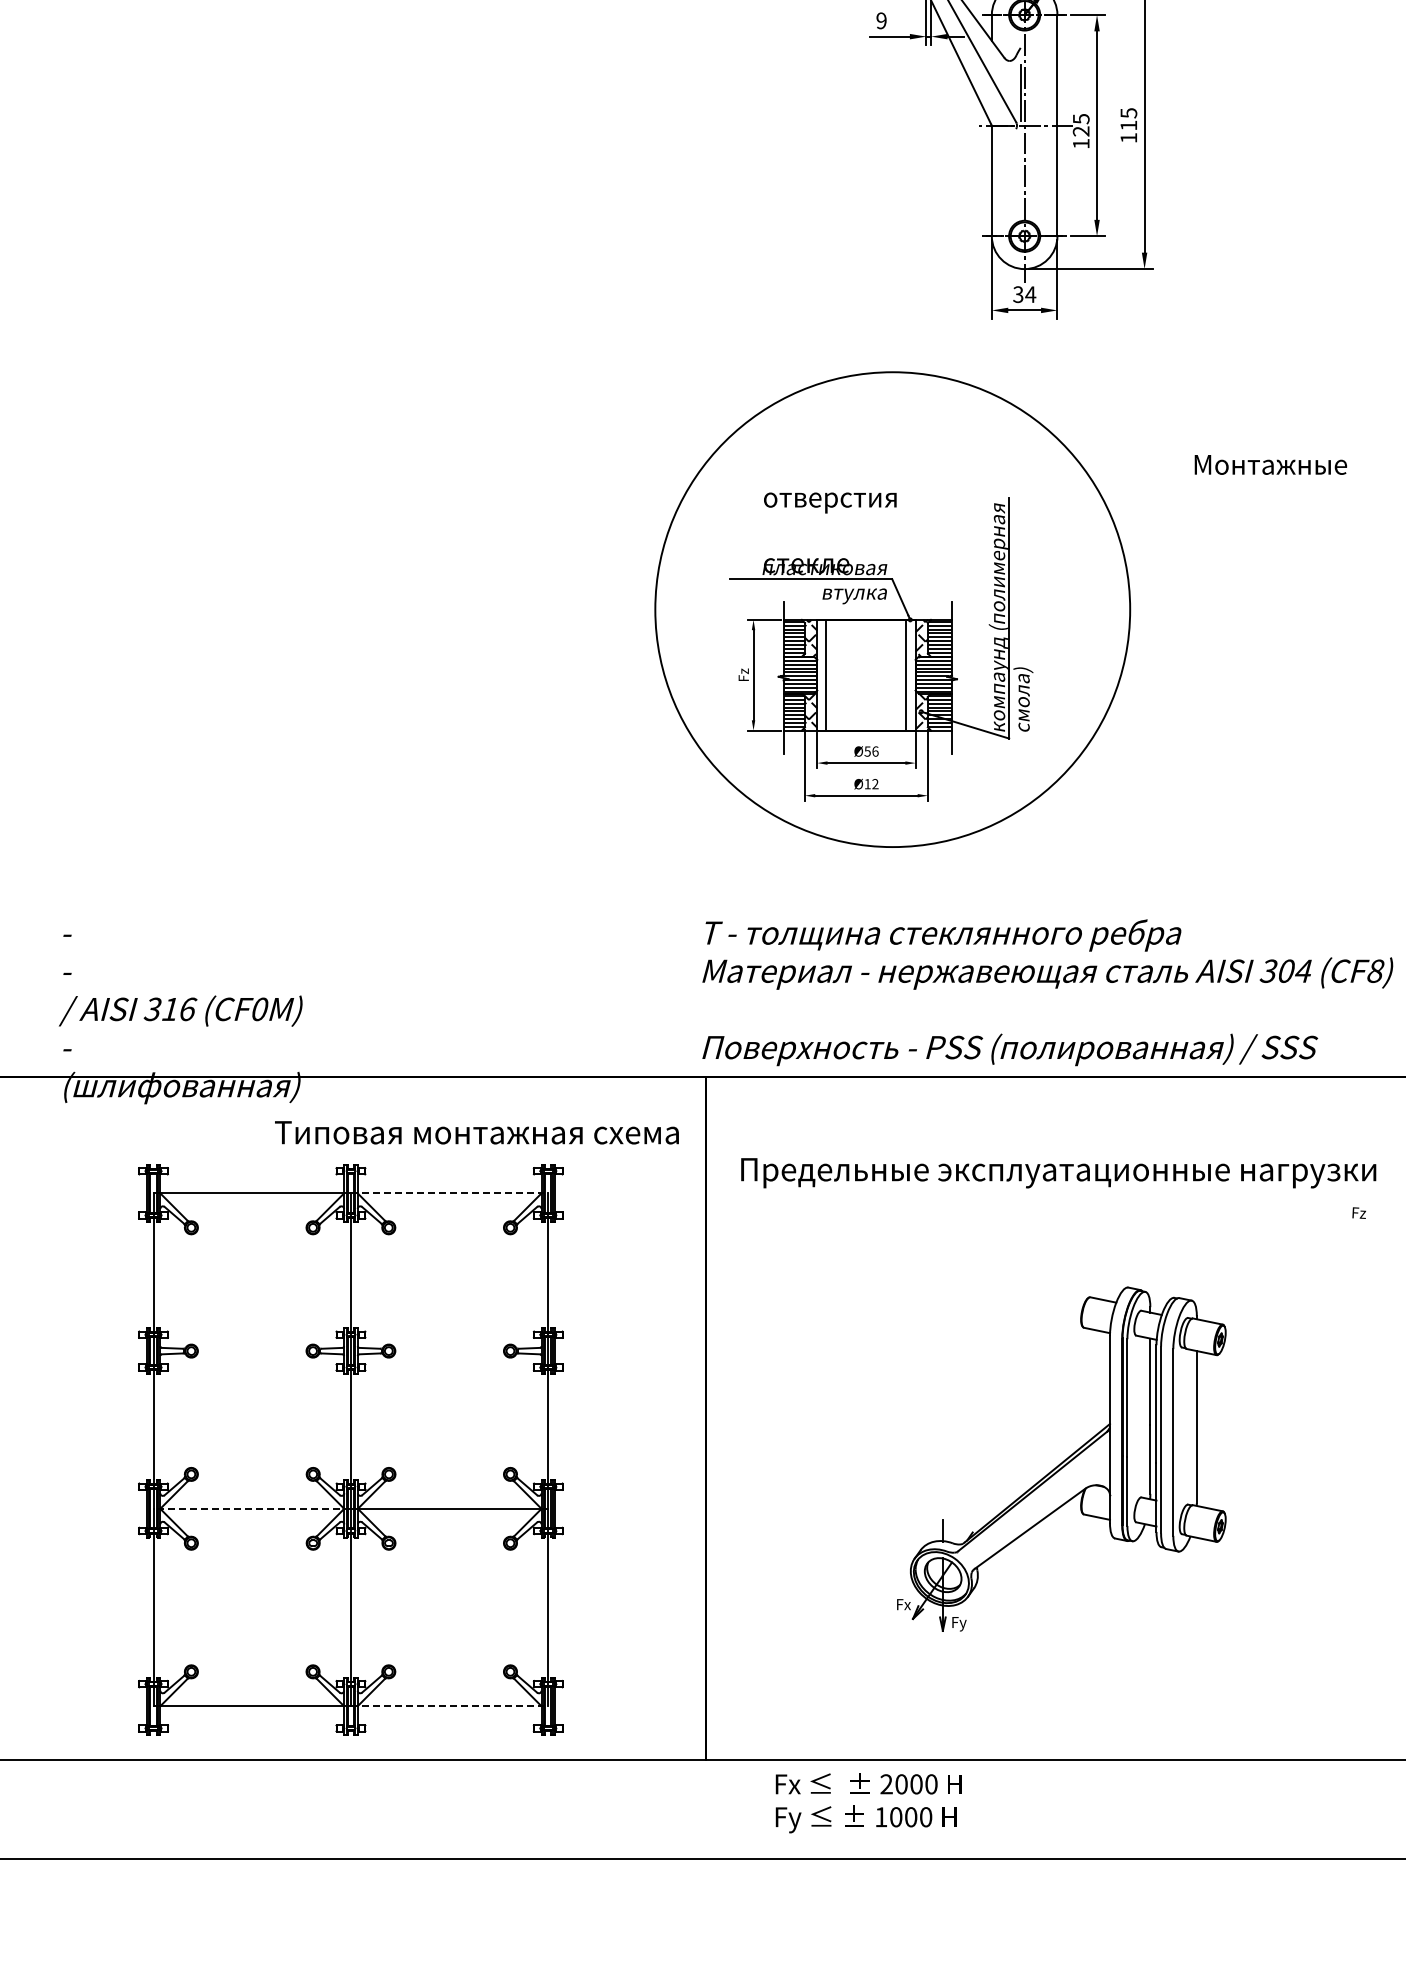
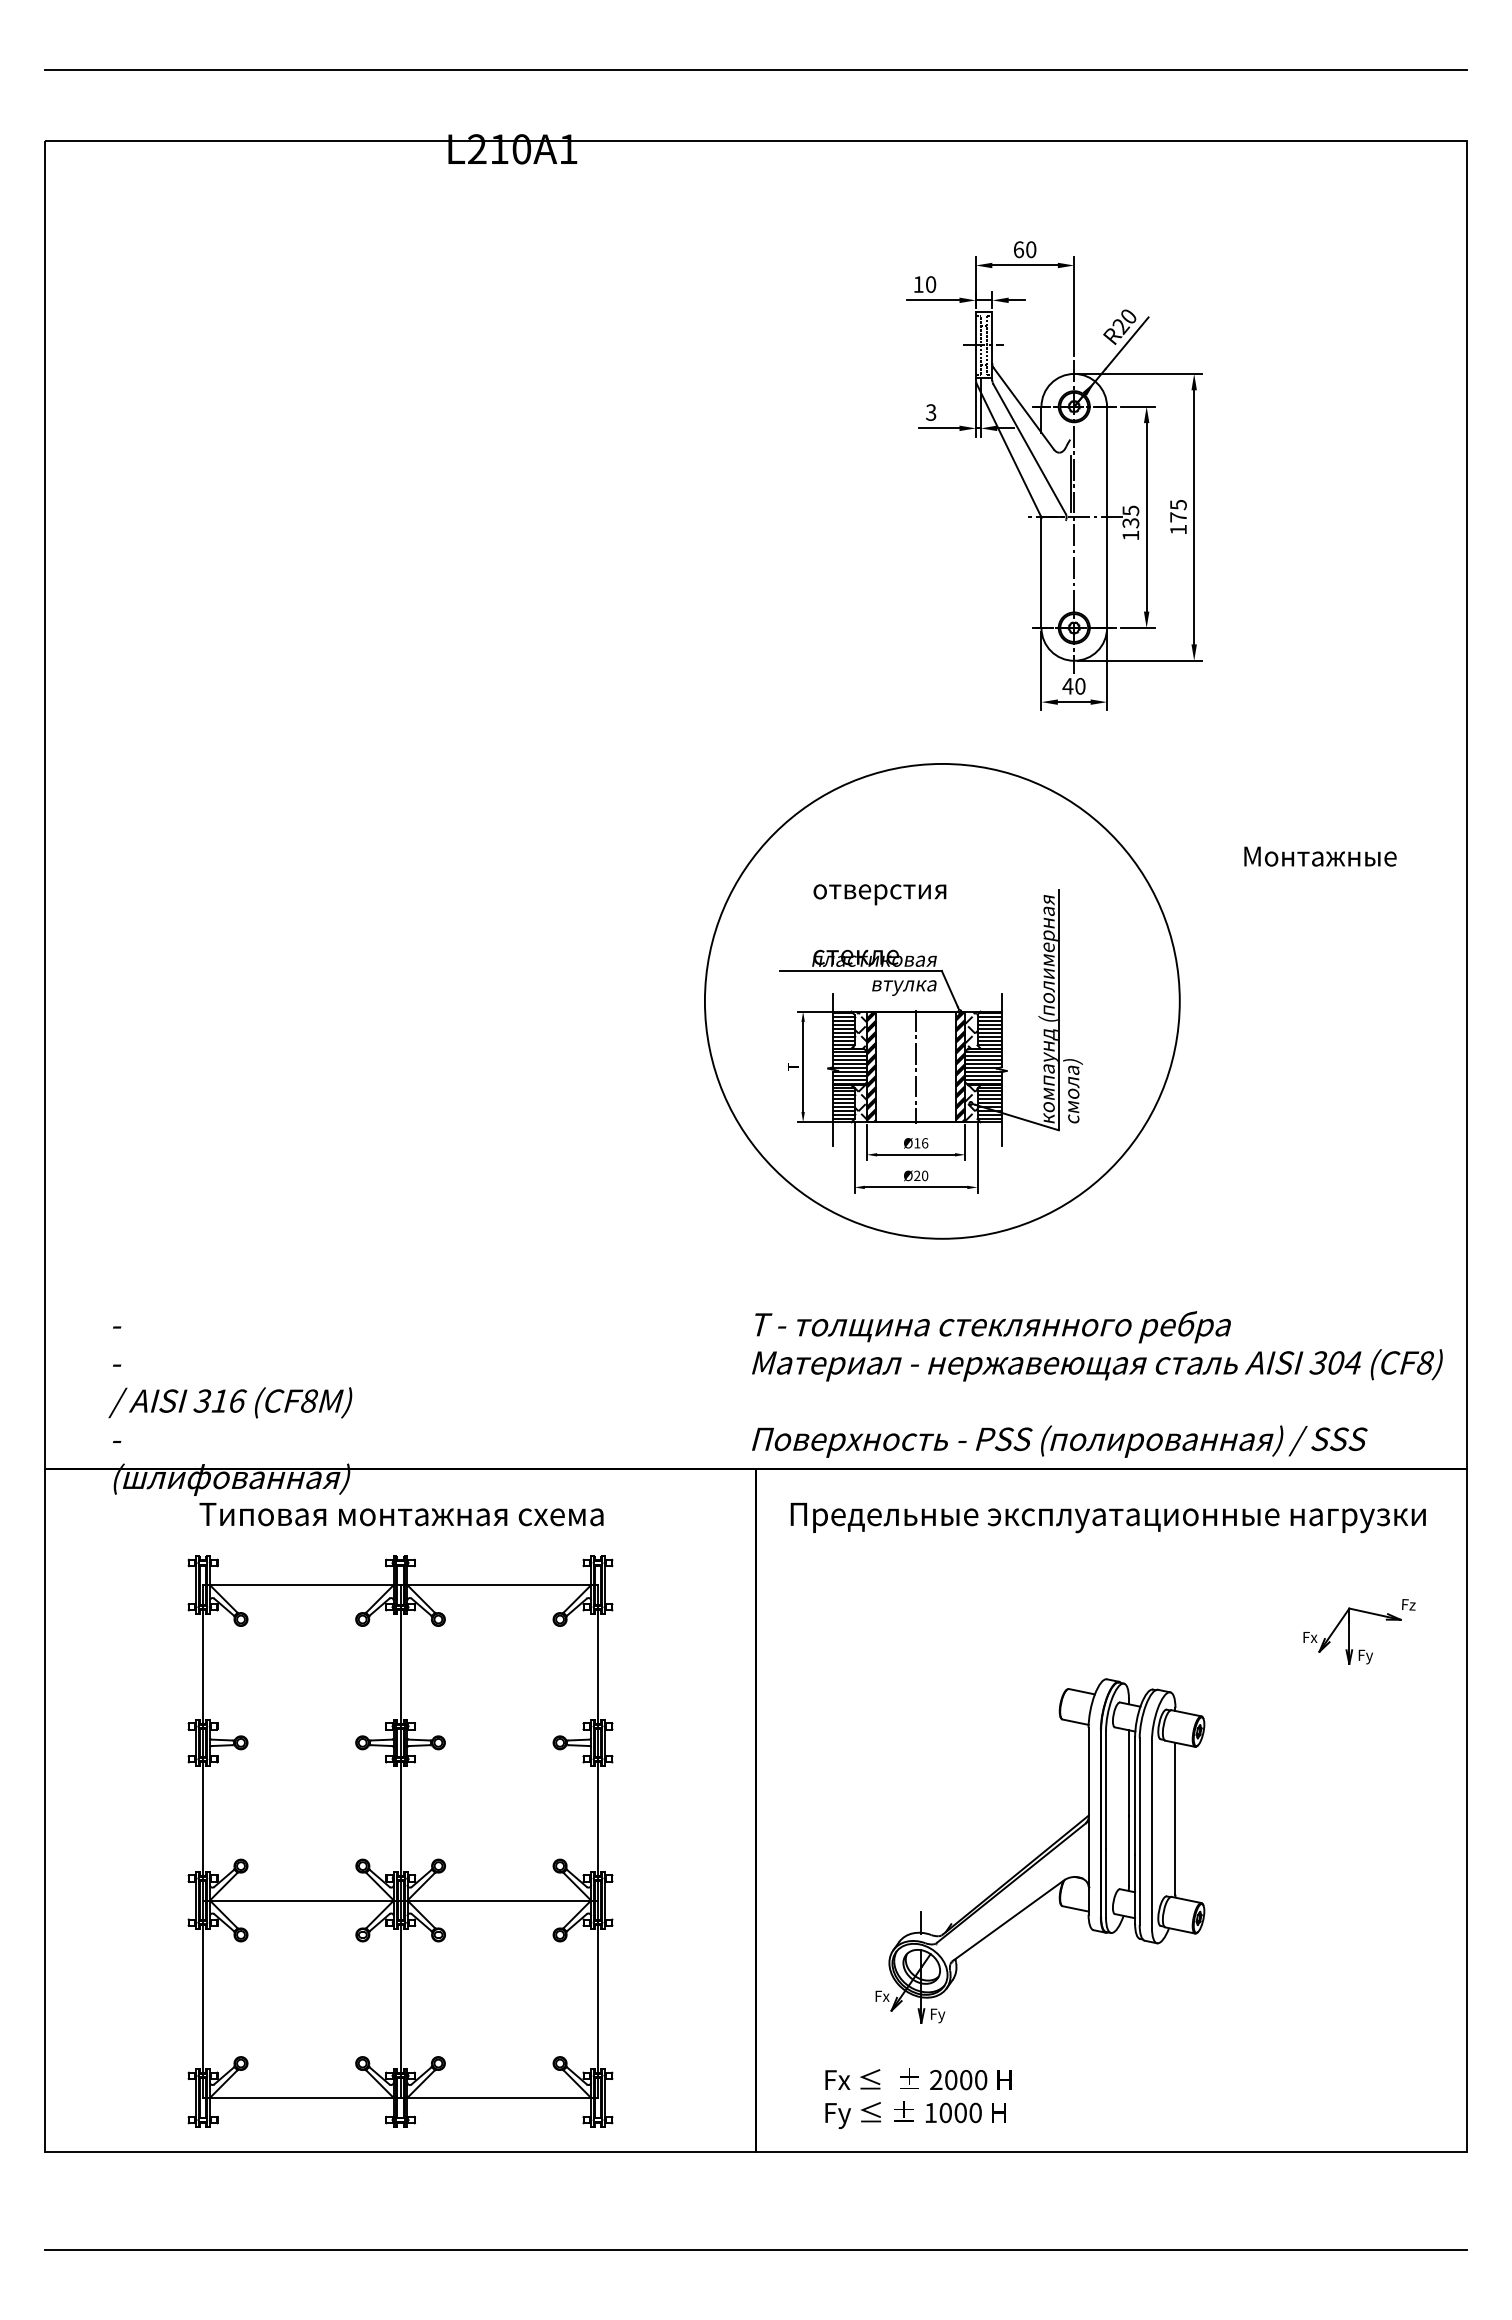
text: (881, 20) -> (931, 412), 9 -> 3
text: (1128, 125) -> (1178, 517), 115 -> 175
text: (1081, 131) -> (1131, 523), 125 -> 135
text: (1023, 294) -> (1073, 686), 34 -> 40
text: (743, 674) -> (793, 1066), Fz -> T
hatch: (821, 674) -> (871, 1066), added
line: (866, 674) -> (916, 1066), added
hatch: (910, 674) -> (960, 1066), added
text: (867, 751) -> (917, 1143), Ø56 -> Ø16
text: (871, 783) -> (921, 1175), Ø12 -> Ø20
text: (259, 1008) -> (309, 1400), (CF0M) -> (CF8M)
text: (476, 1132) -> (401, 1514), moved
text: (1057, 1173) -> (1107, 1518), moved
line: (449, 1193) -> (499, 1585), dashed -> solid
part: (1302, 1243) -> (1352, 1635), added
part: (1061, 1458) -> (1040, 1850), moved
line: (251, 1508) -> (301, 1900), dashed -> solid
line: (449, 1705) -> (499, 2097), dashed -> solid
text: (868, 1802) -> (918, 2098), moved

